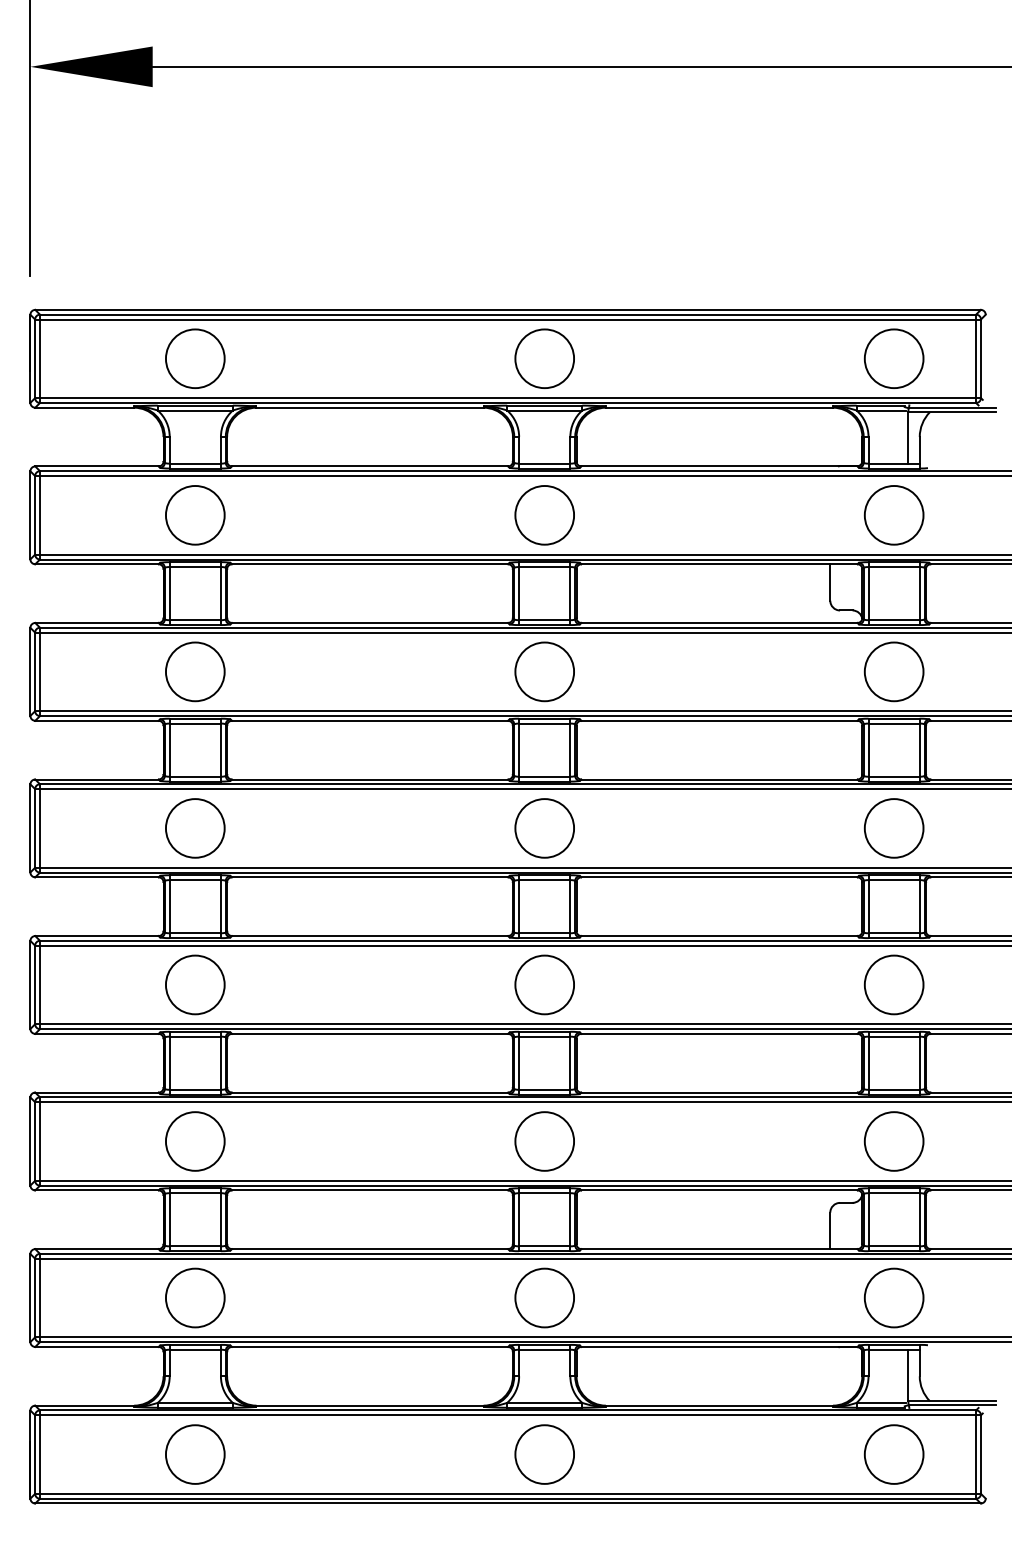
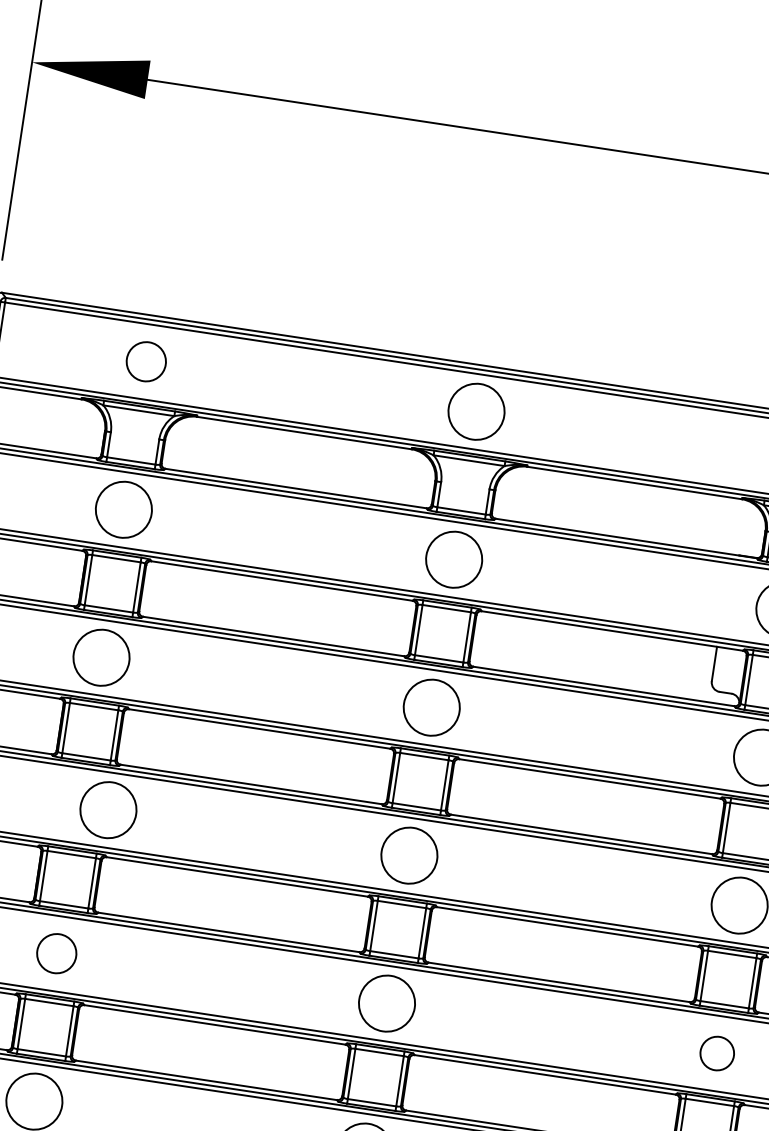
circle: (195, 358) -> (146, 361), size x0.7
circle: (195, 828) -> (108, 810), moved
circle: (194, 984) -> (56, 953), size x0.7
circle: (893, 984) -> (716, 1053), size x0.6

